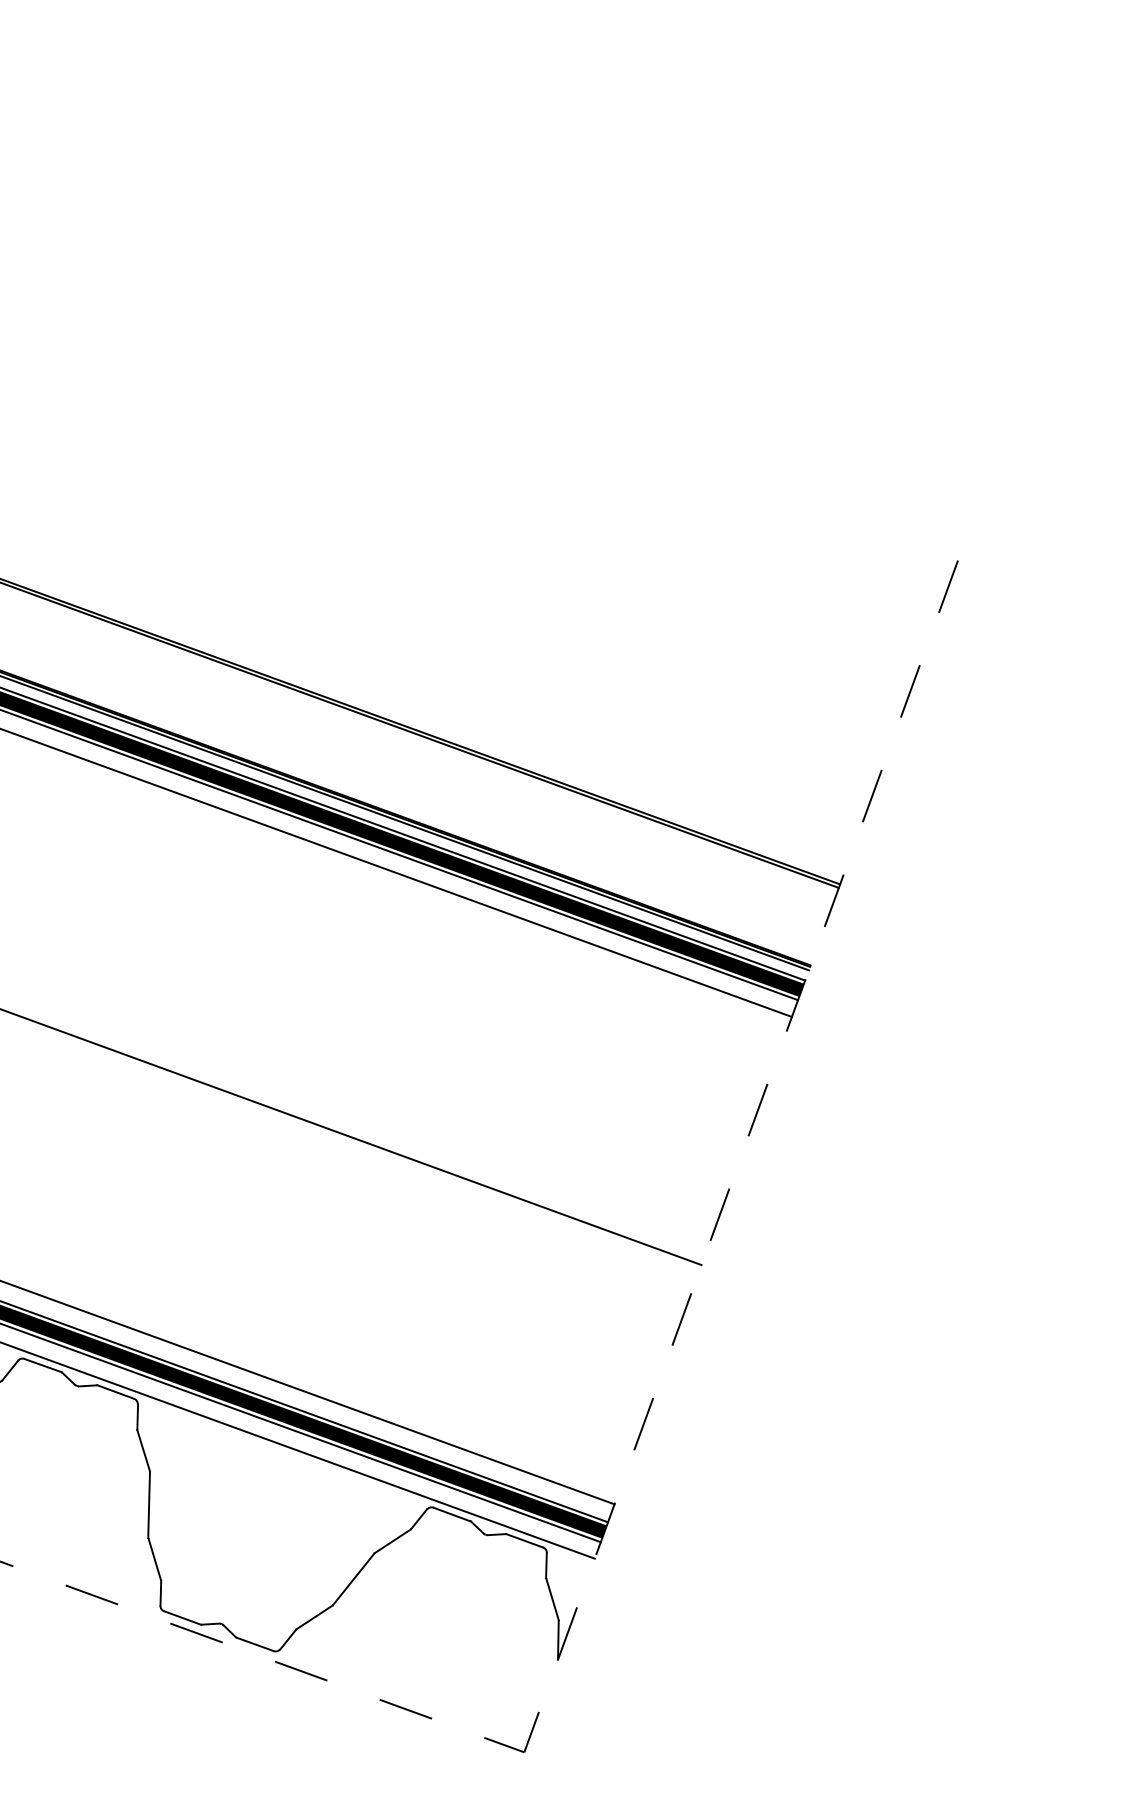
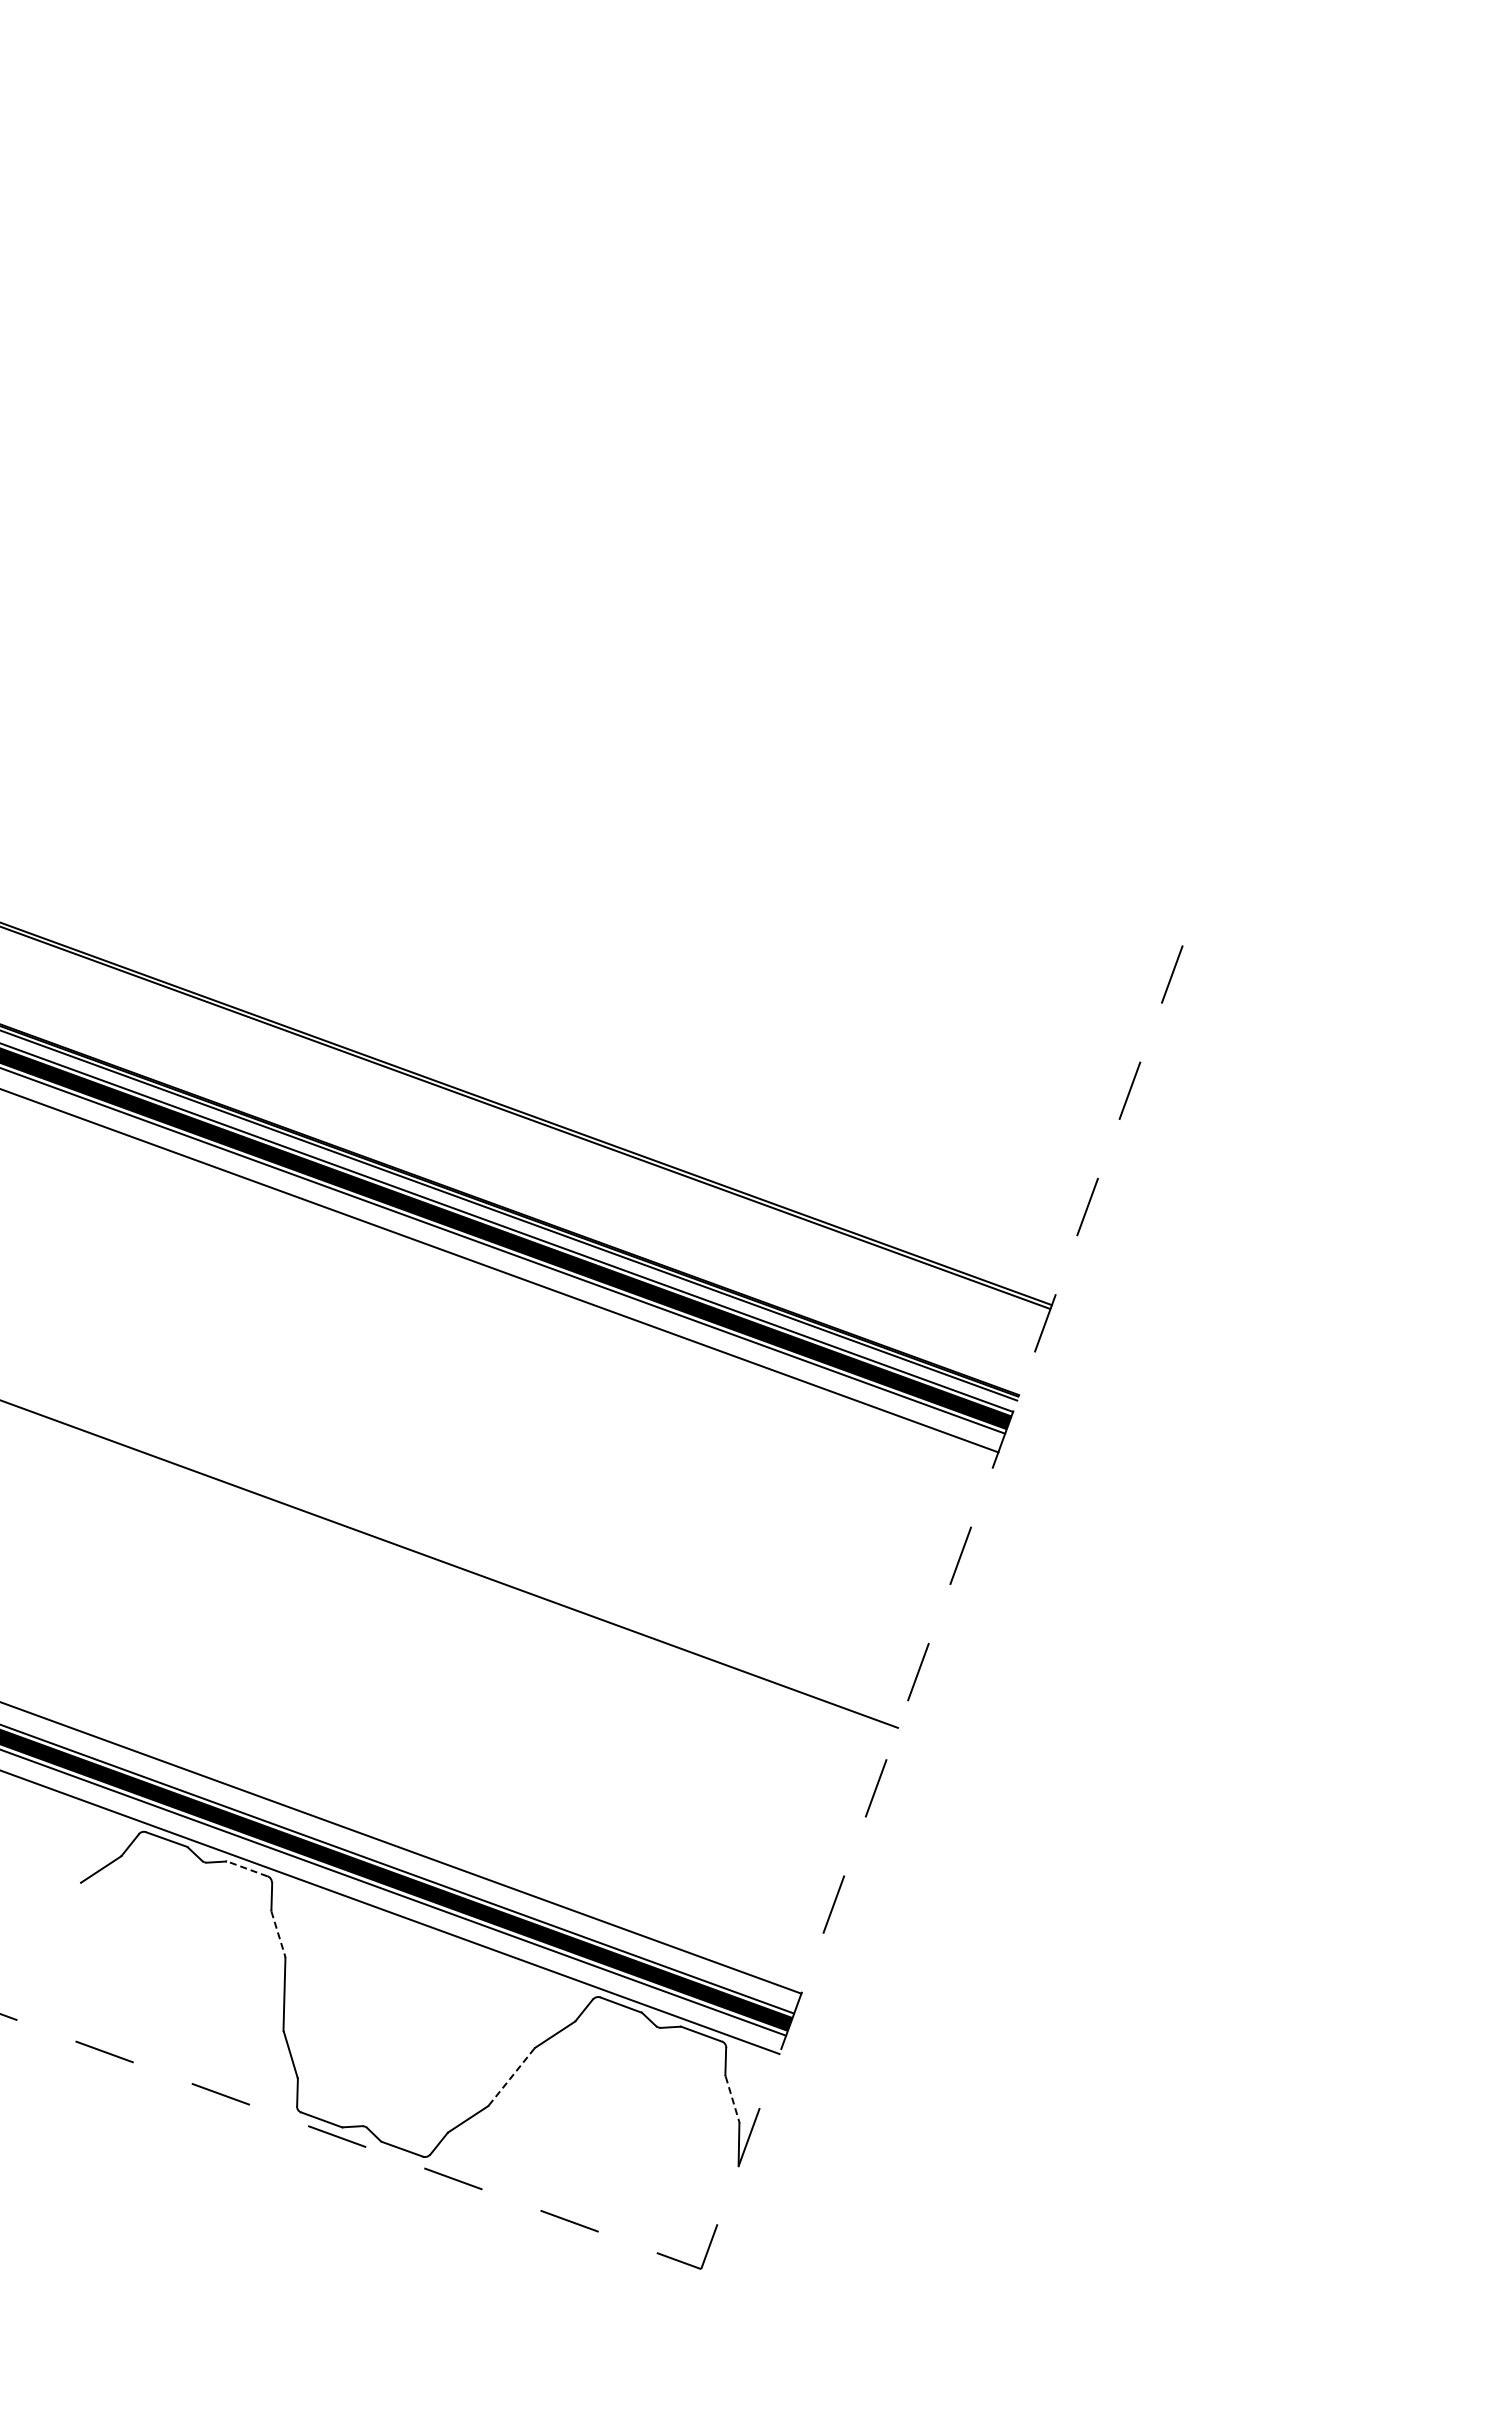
line: (114, 1391) -> (246, 1868), solid -> dashed
line: (143, 1451) -> (278, 1934), solid -> dashed
line: (353, 1578) -> (511, 2076), solid -> dashed
line: (552, 1599) -> (732, 2099), solid -> dashed

